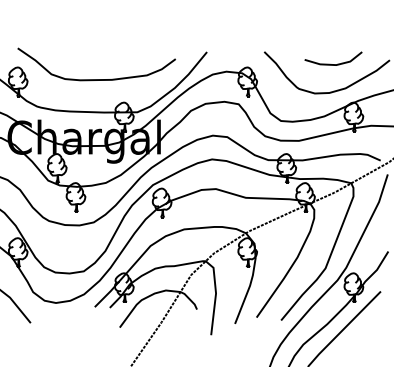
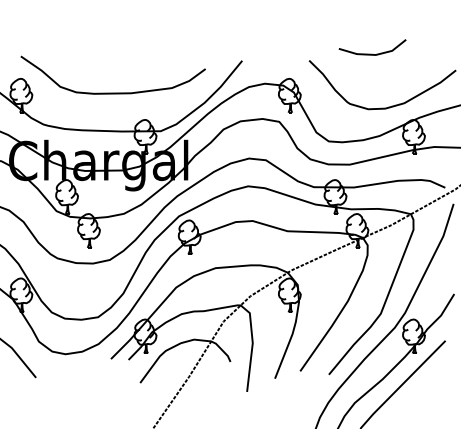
line: (330, 63) -> (369, 53), moved

